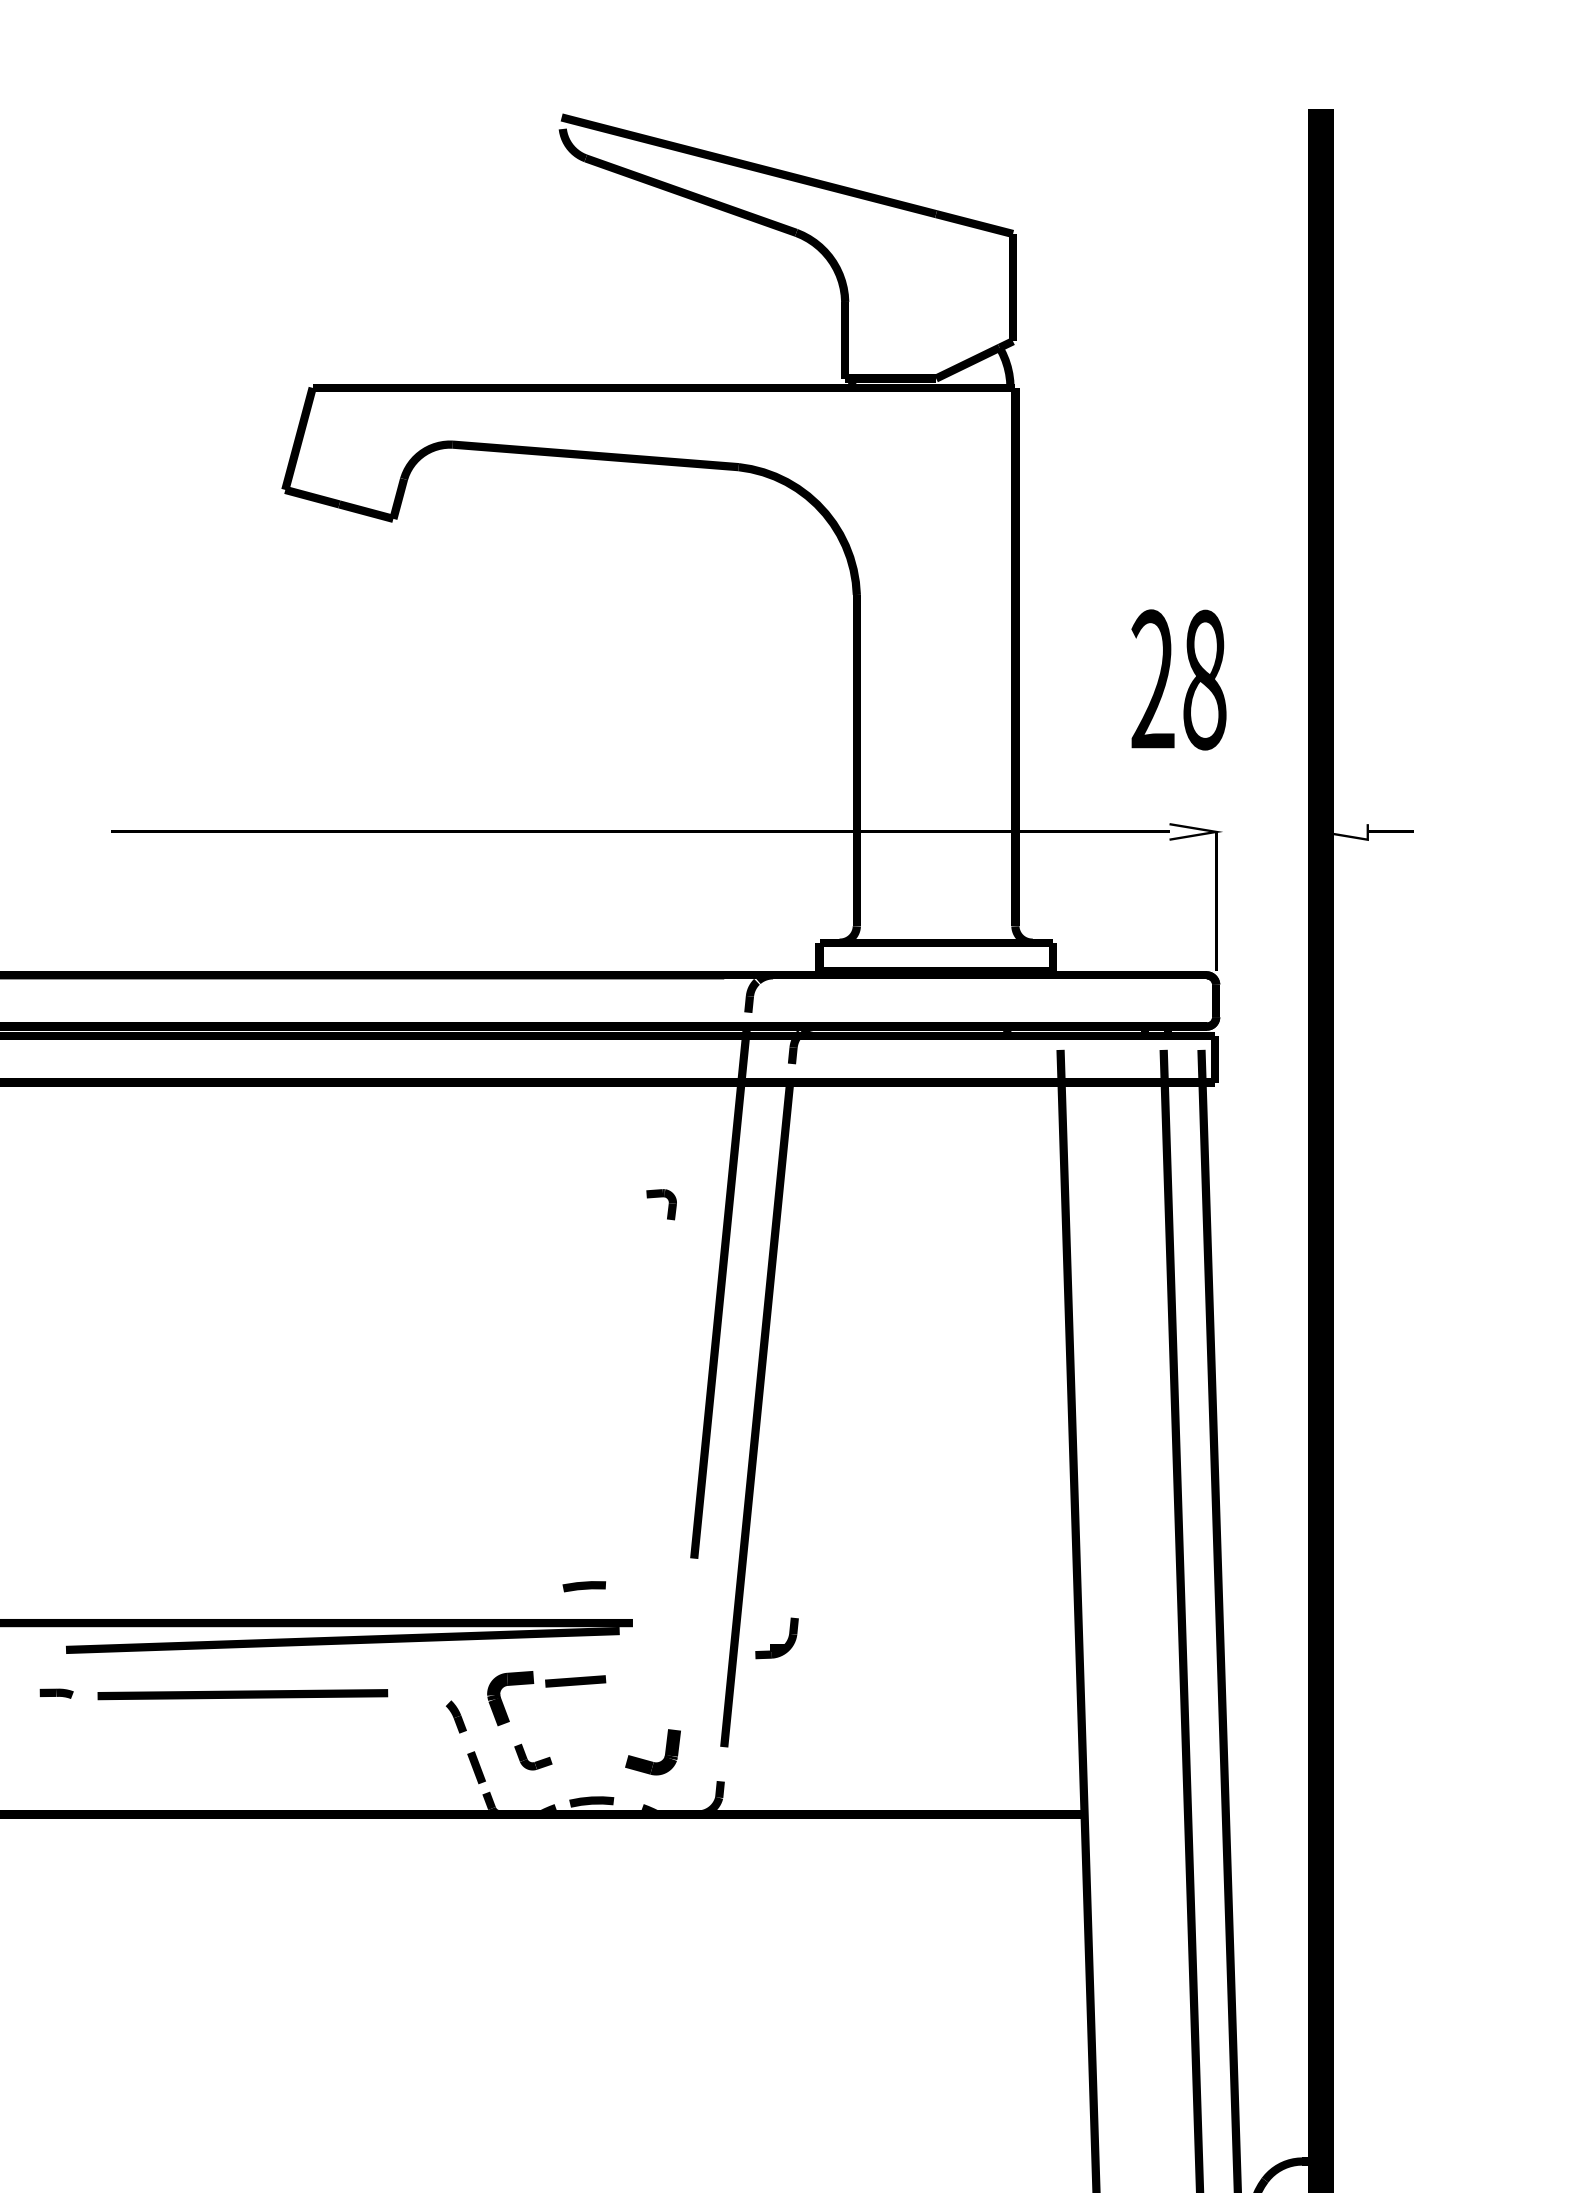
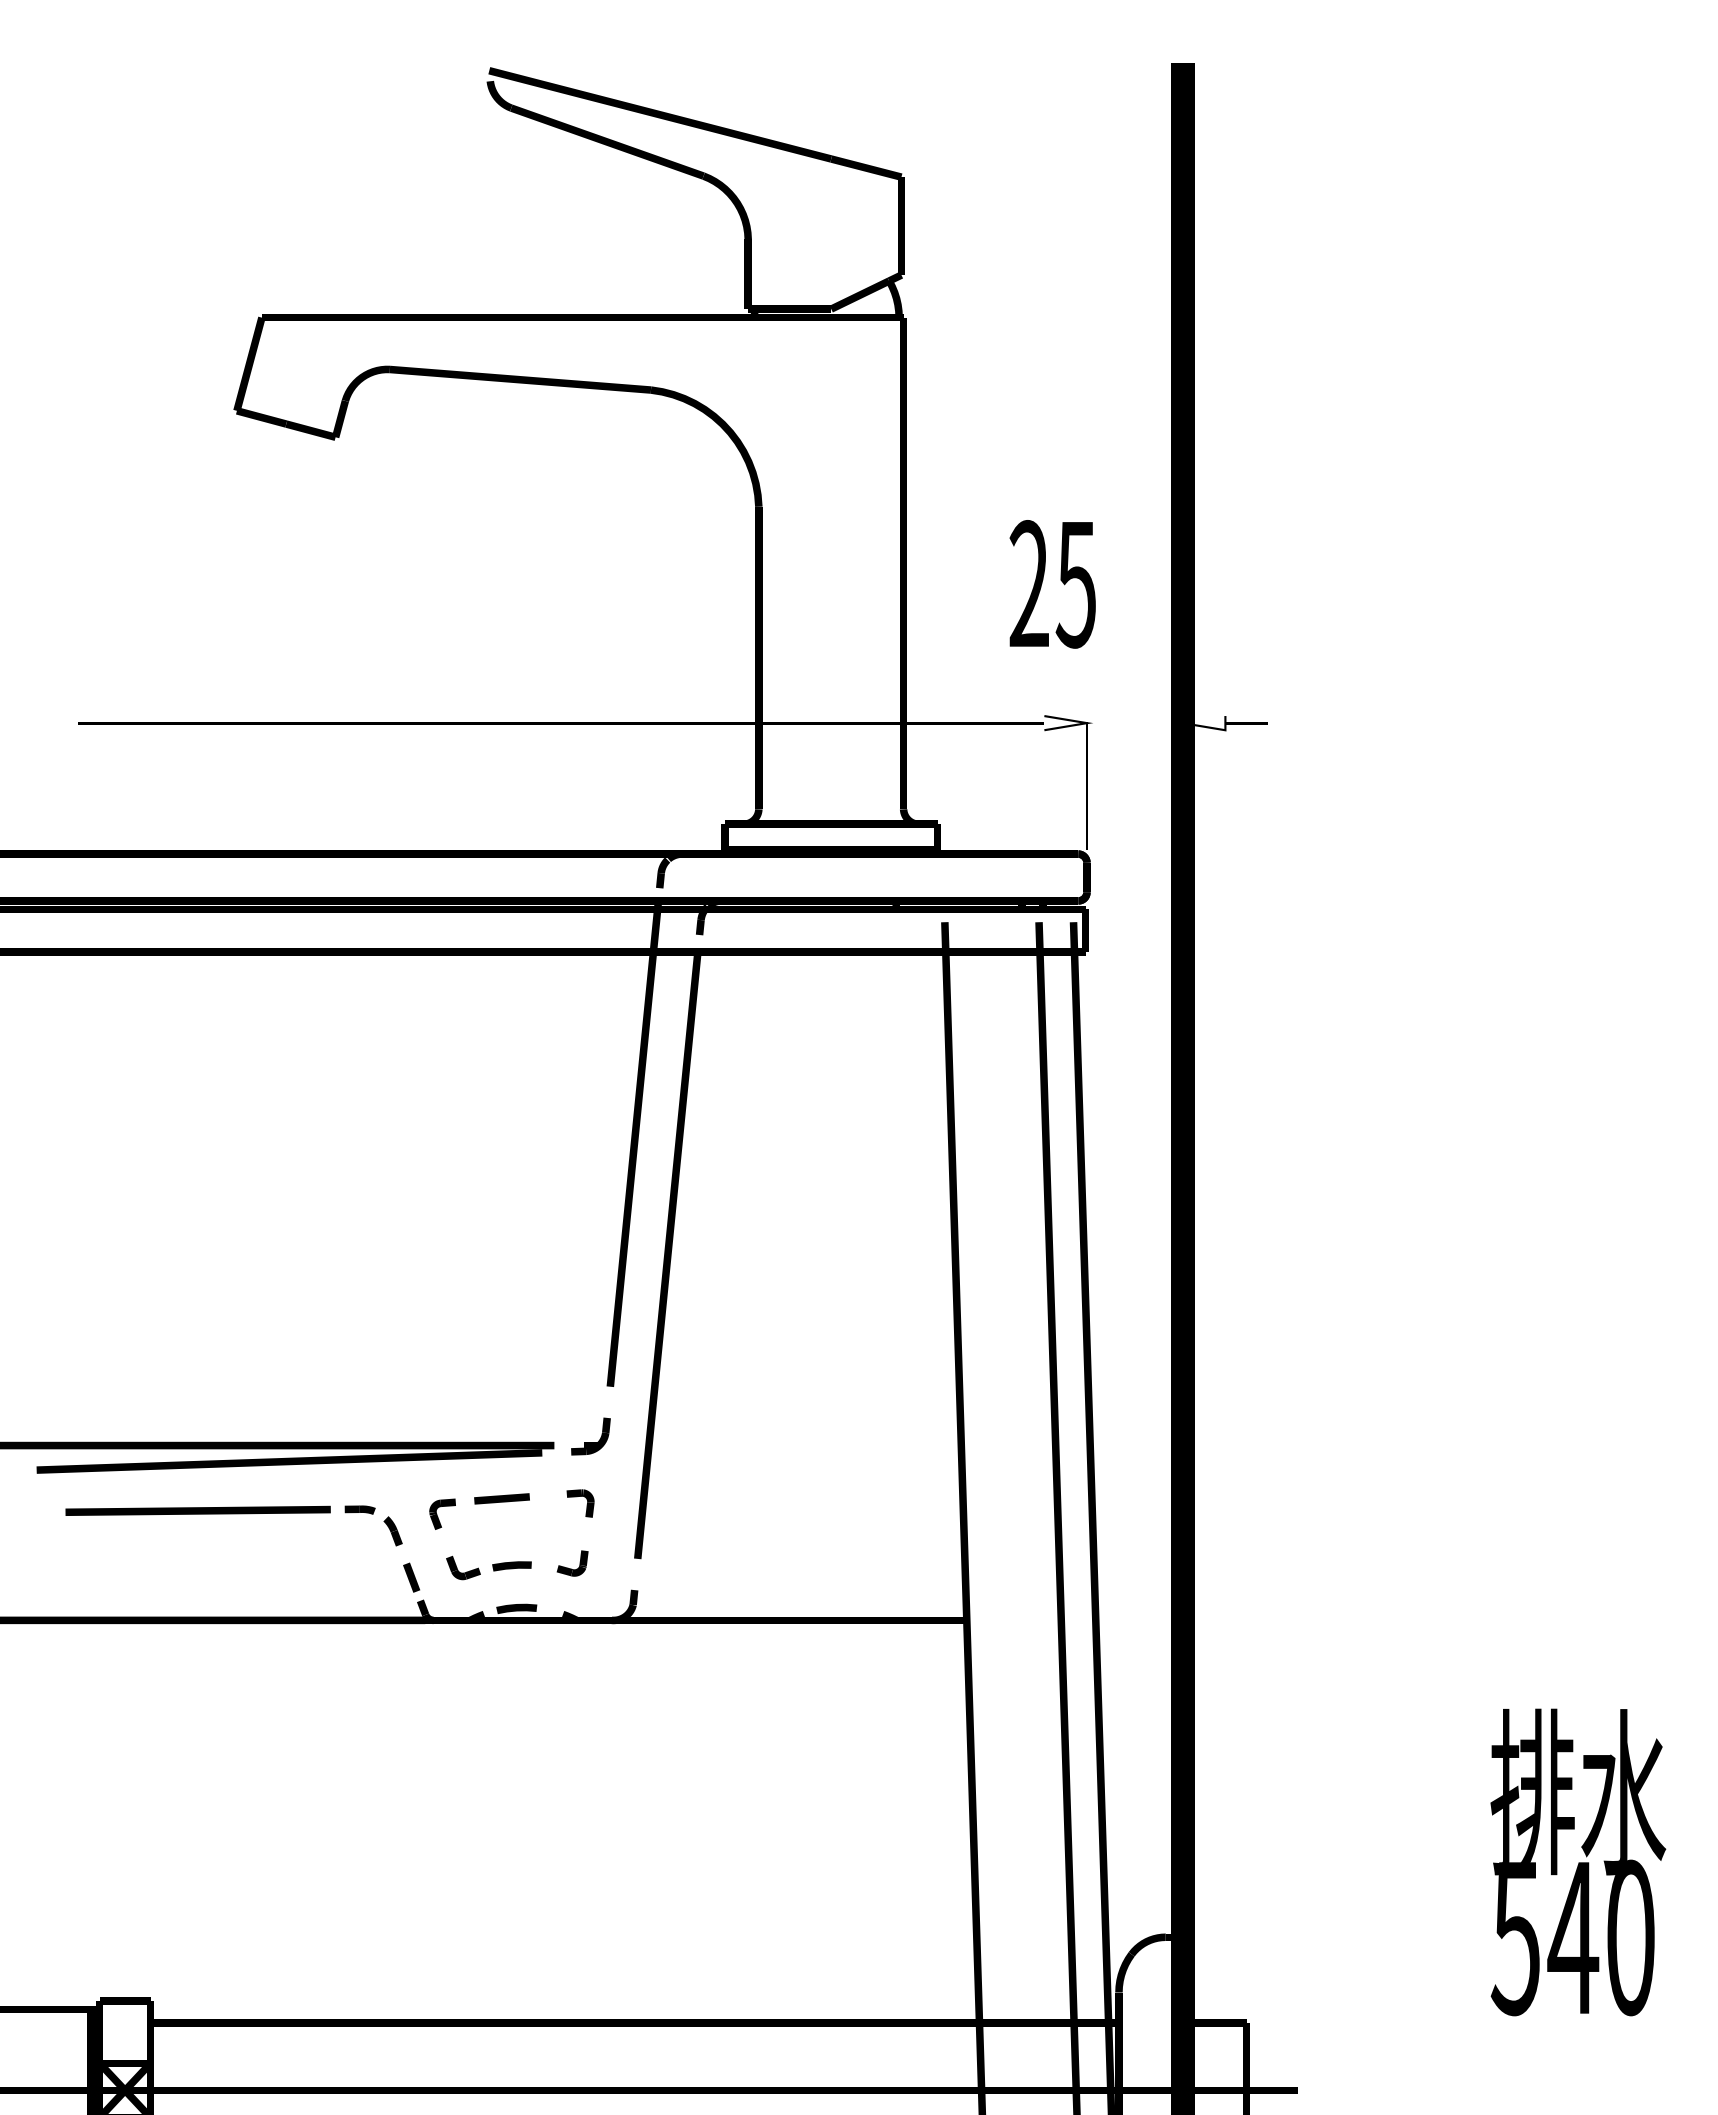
text: (1203, 680) -> (1075, 584), 28 -> 25
part: (668, 1205) -> (586, 1504), moved
curve: (583, 1586) -> (511, 1566), moved
part: (776, 1638) -> (590, 1436), moved
part: (55, 1693) -> (359, 1509), moved
part: (510, 1697) -> (442, 1513), size x0.62
part: (652, 1752) -> (572, 1563), size x0.62

